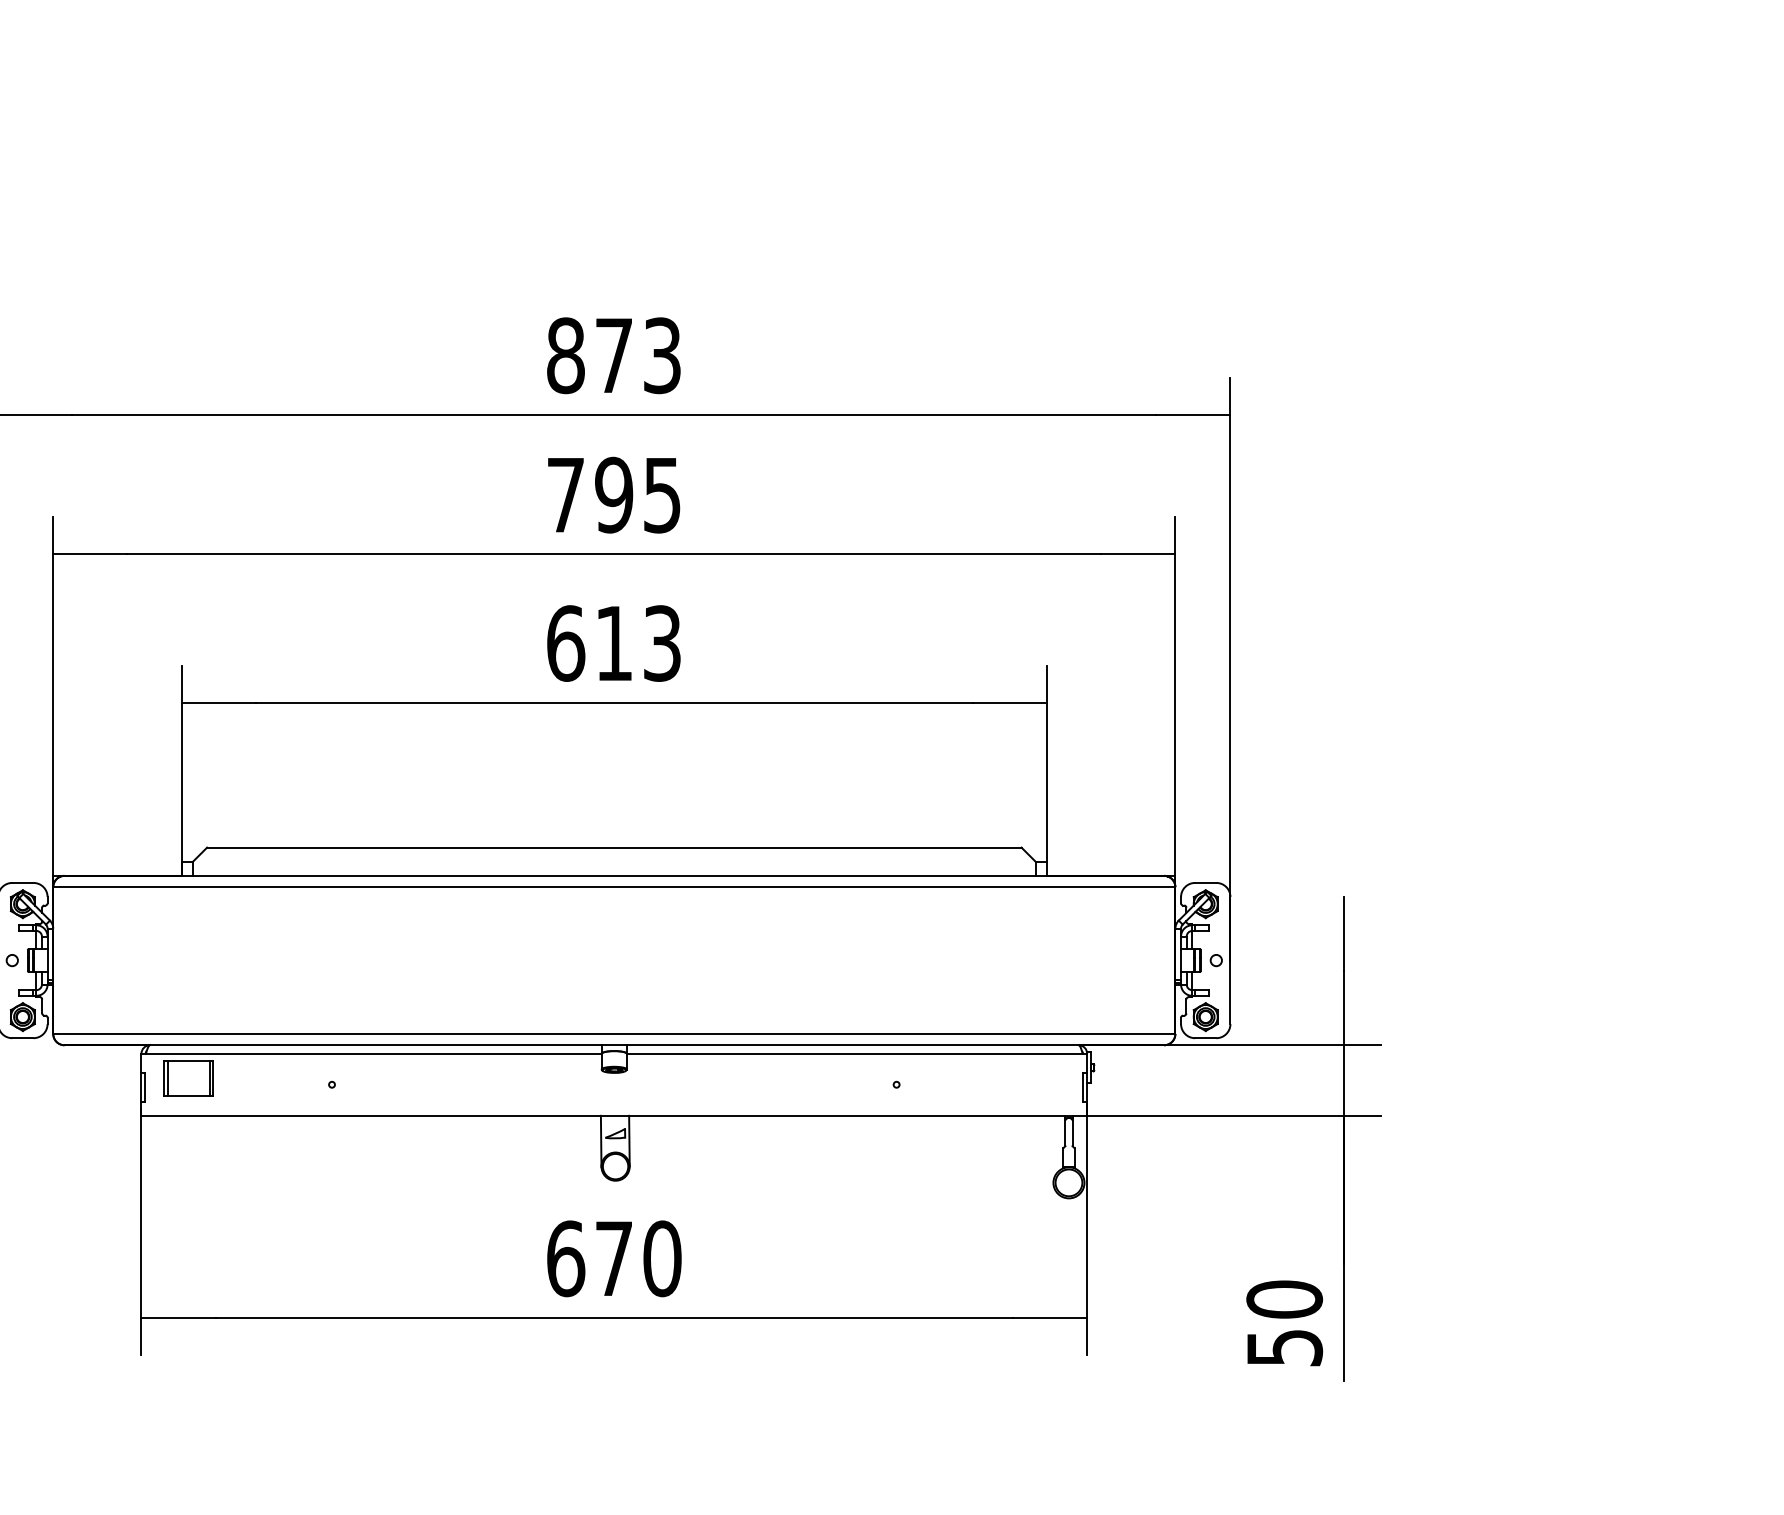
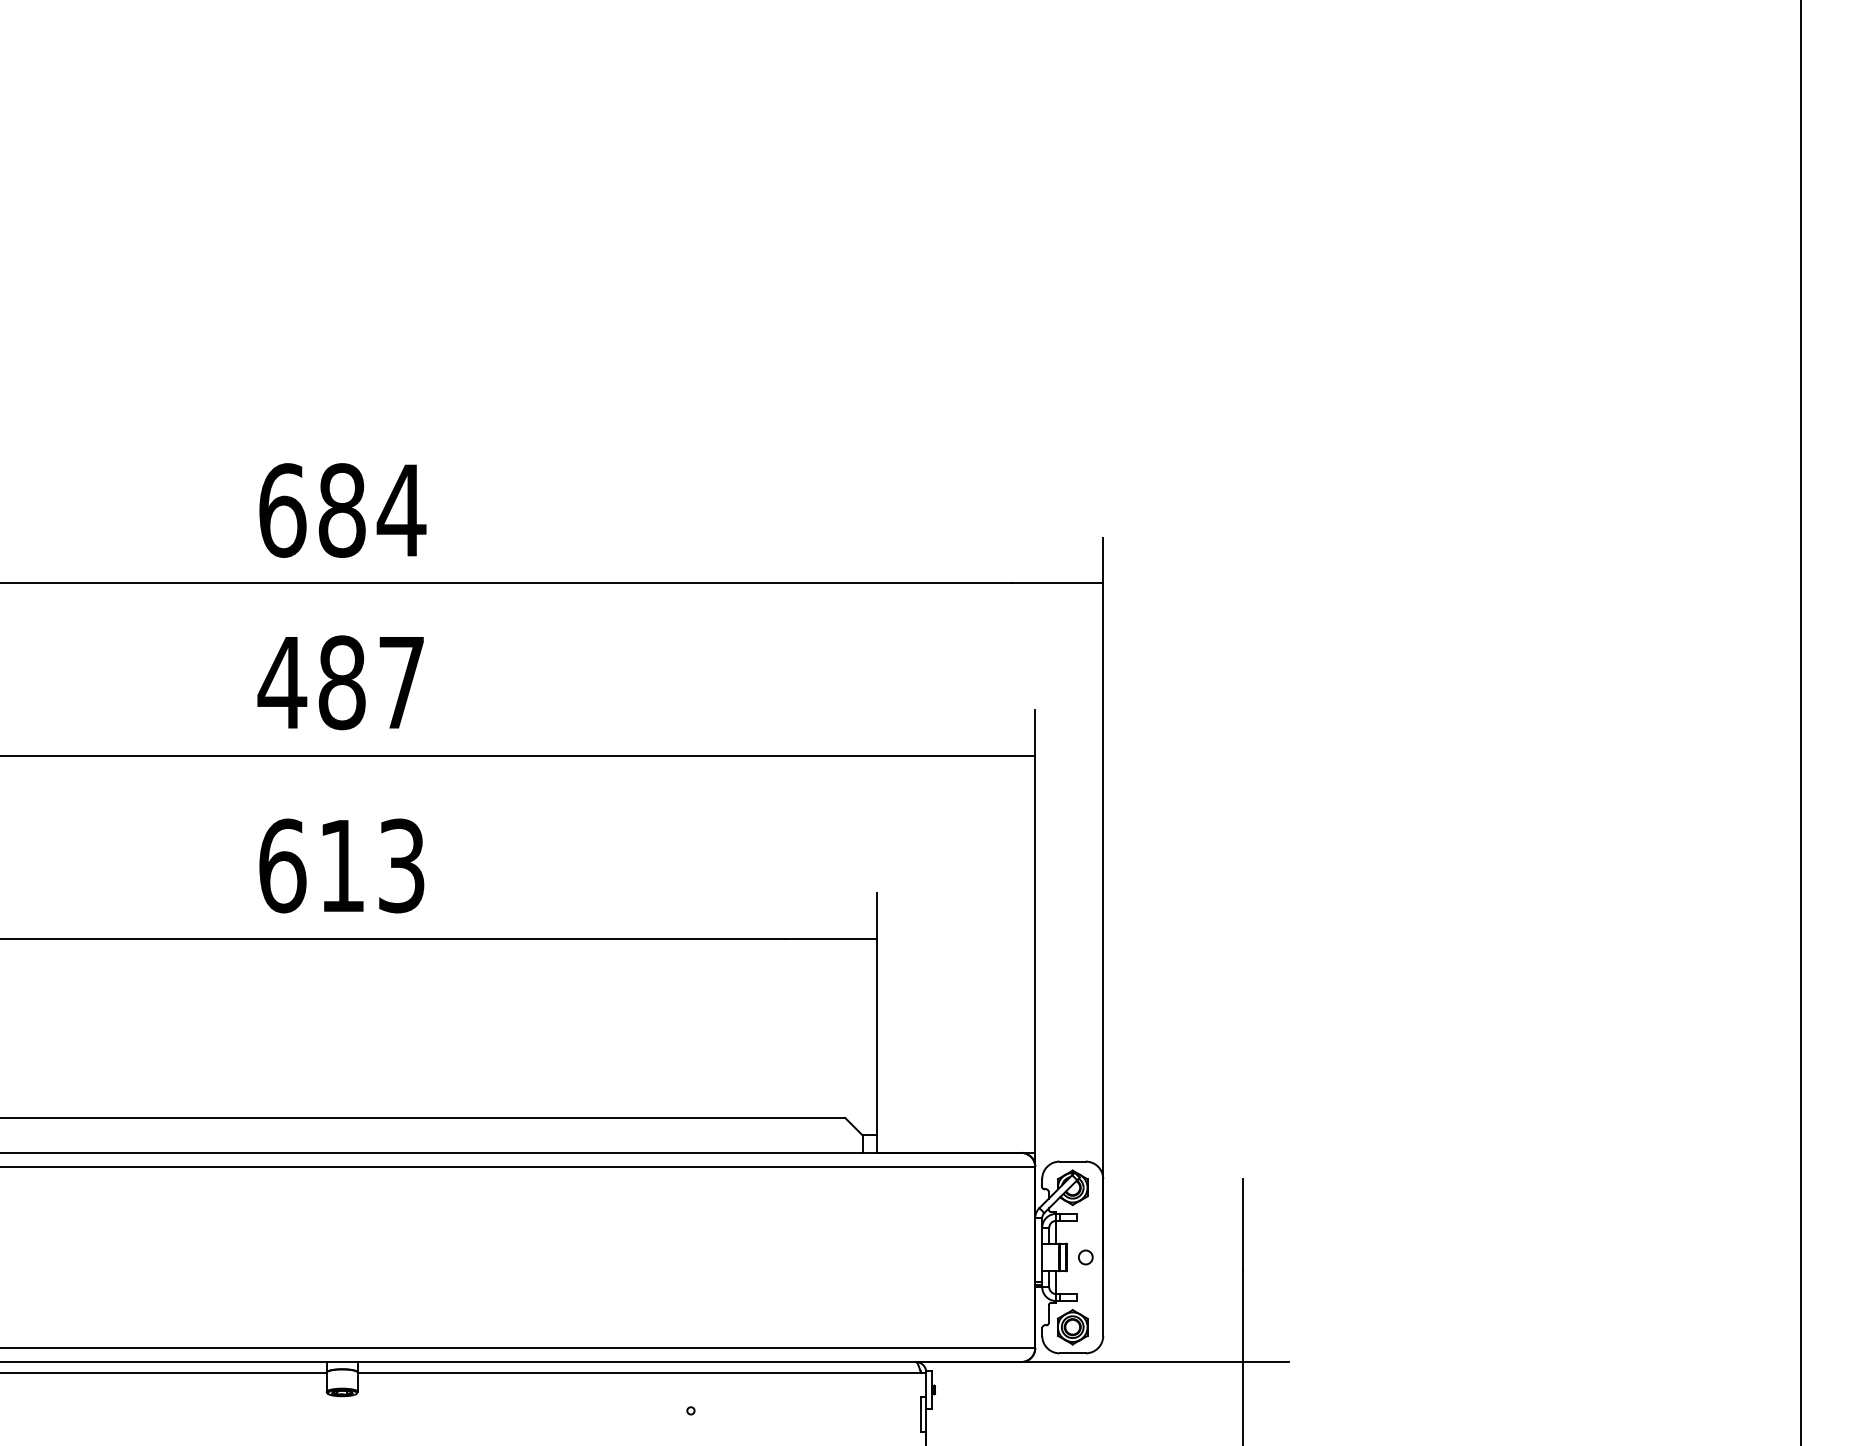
text: (614, 355) -> (342, 510), 873 -> 684
text: (612, 494) -> (340, 681), 795 -> 487

